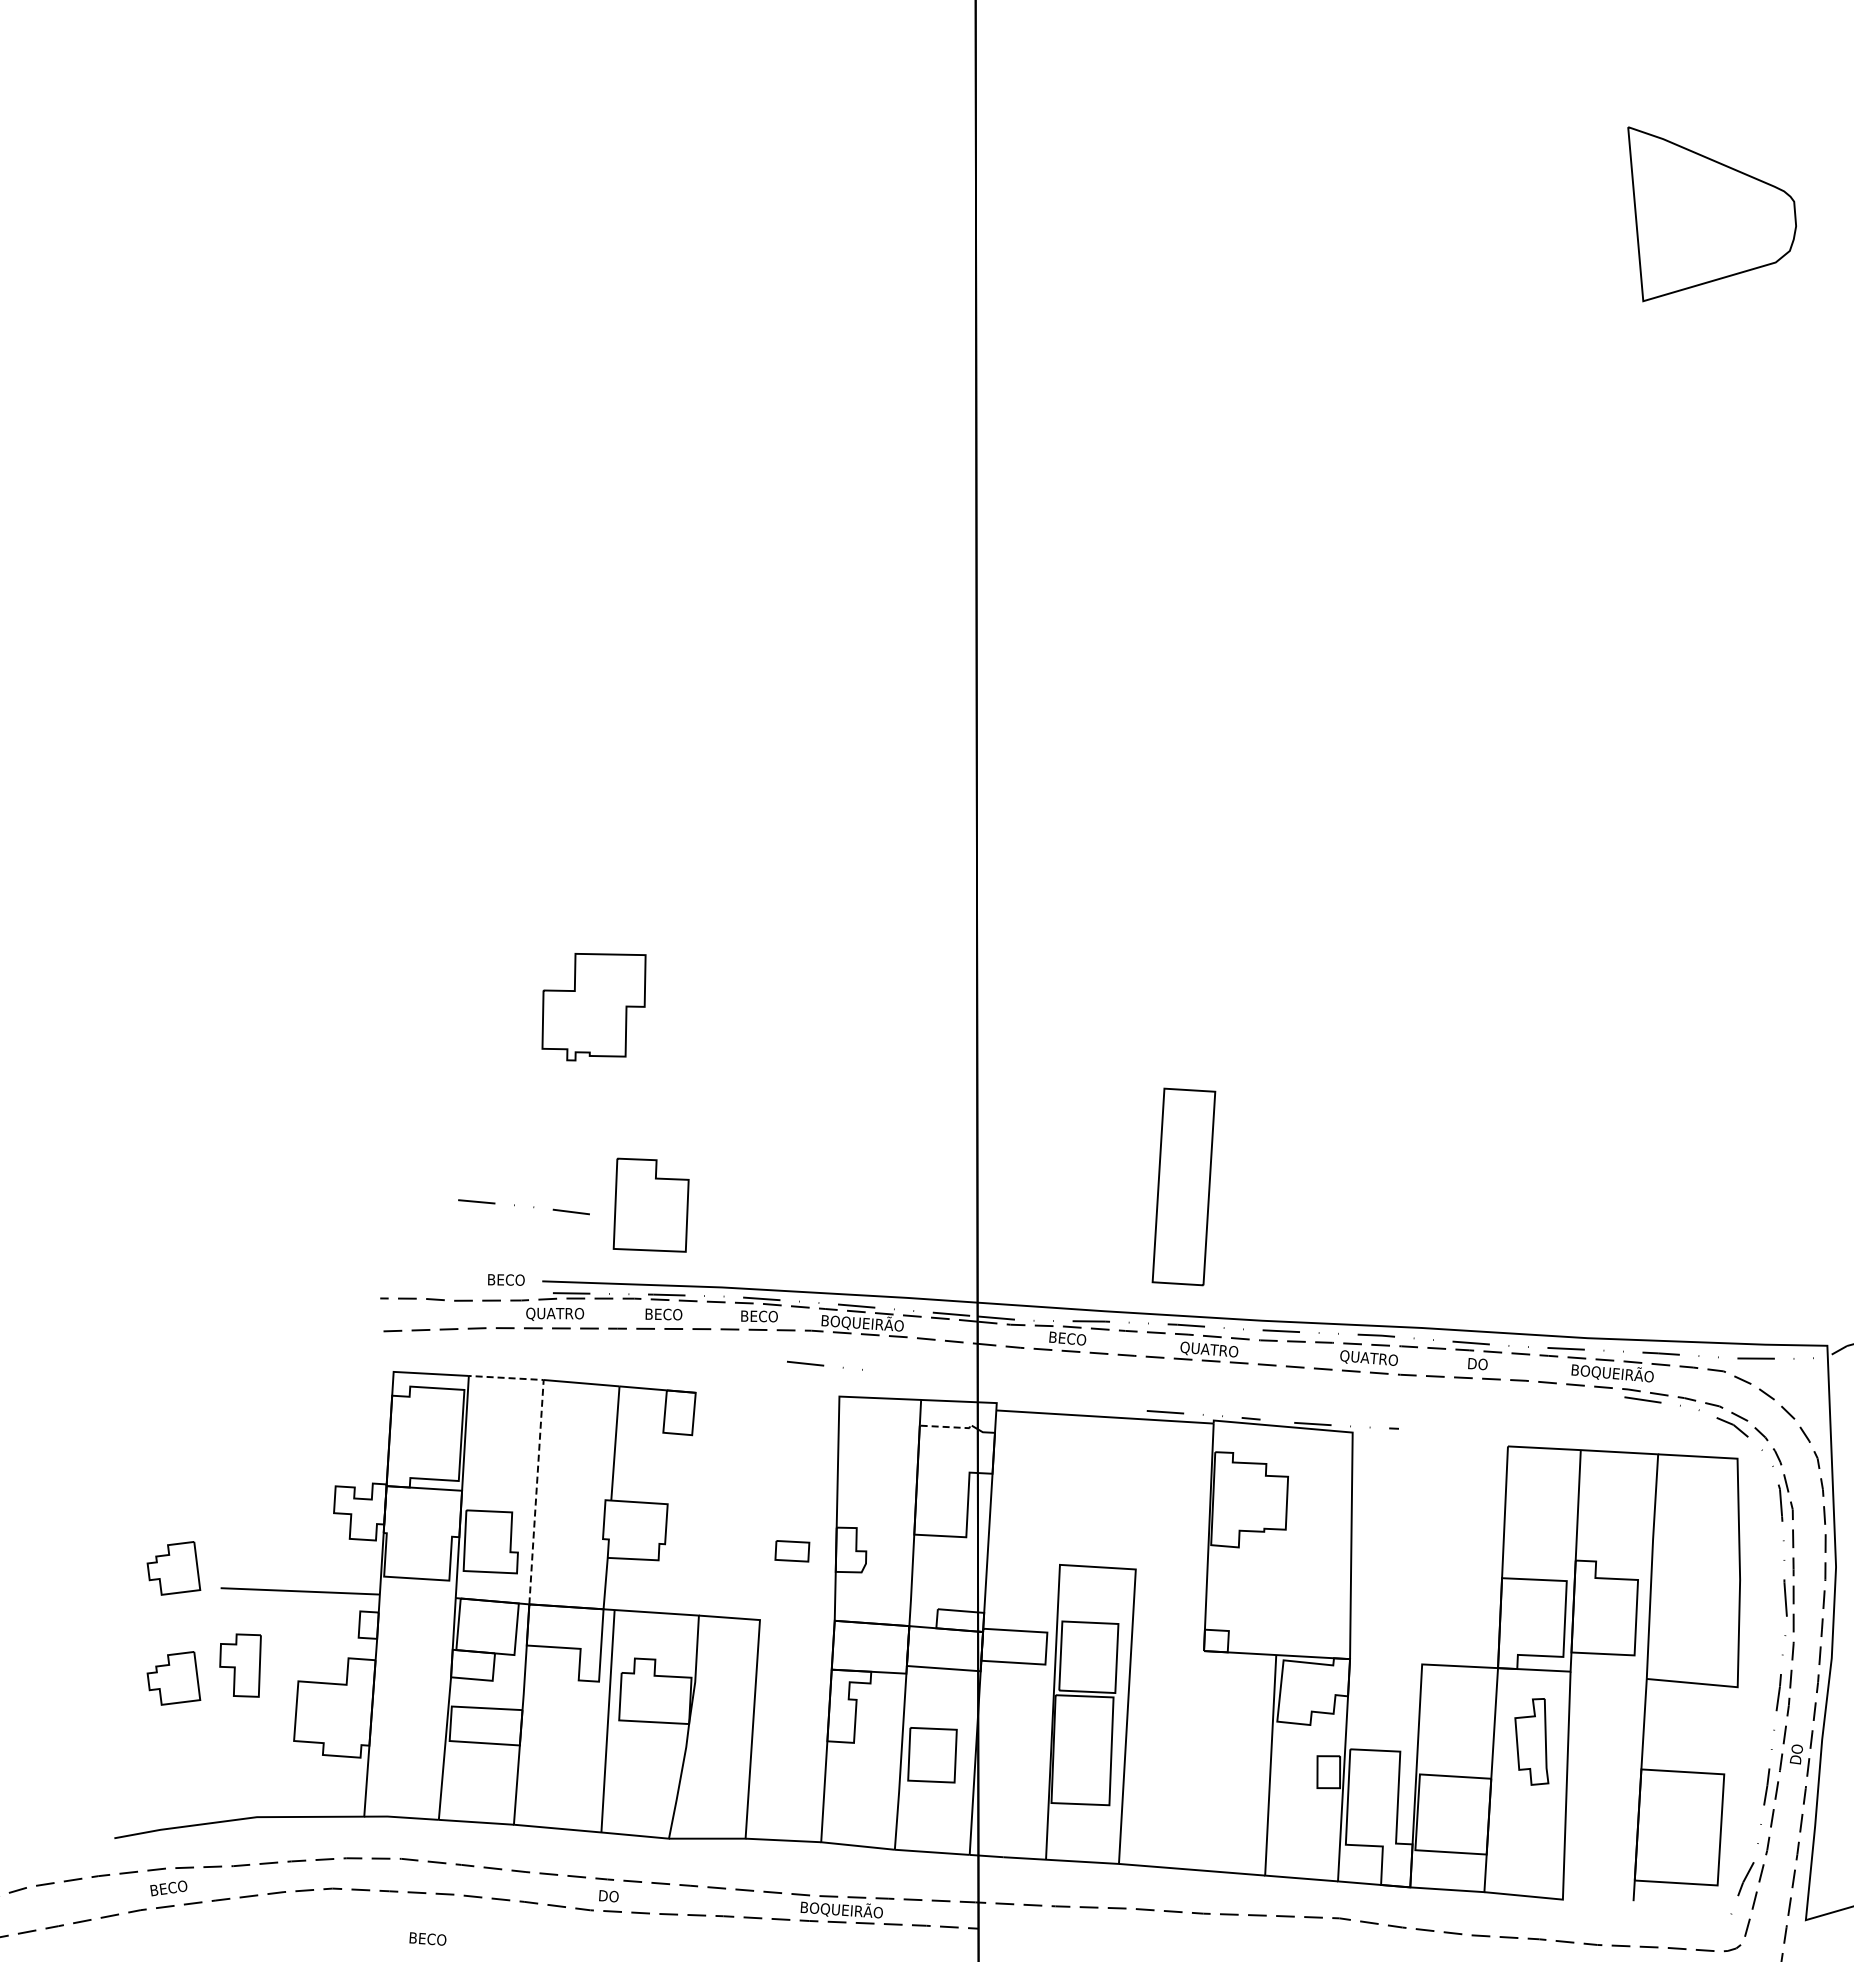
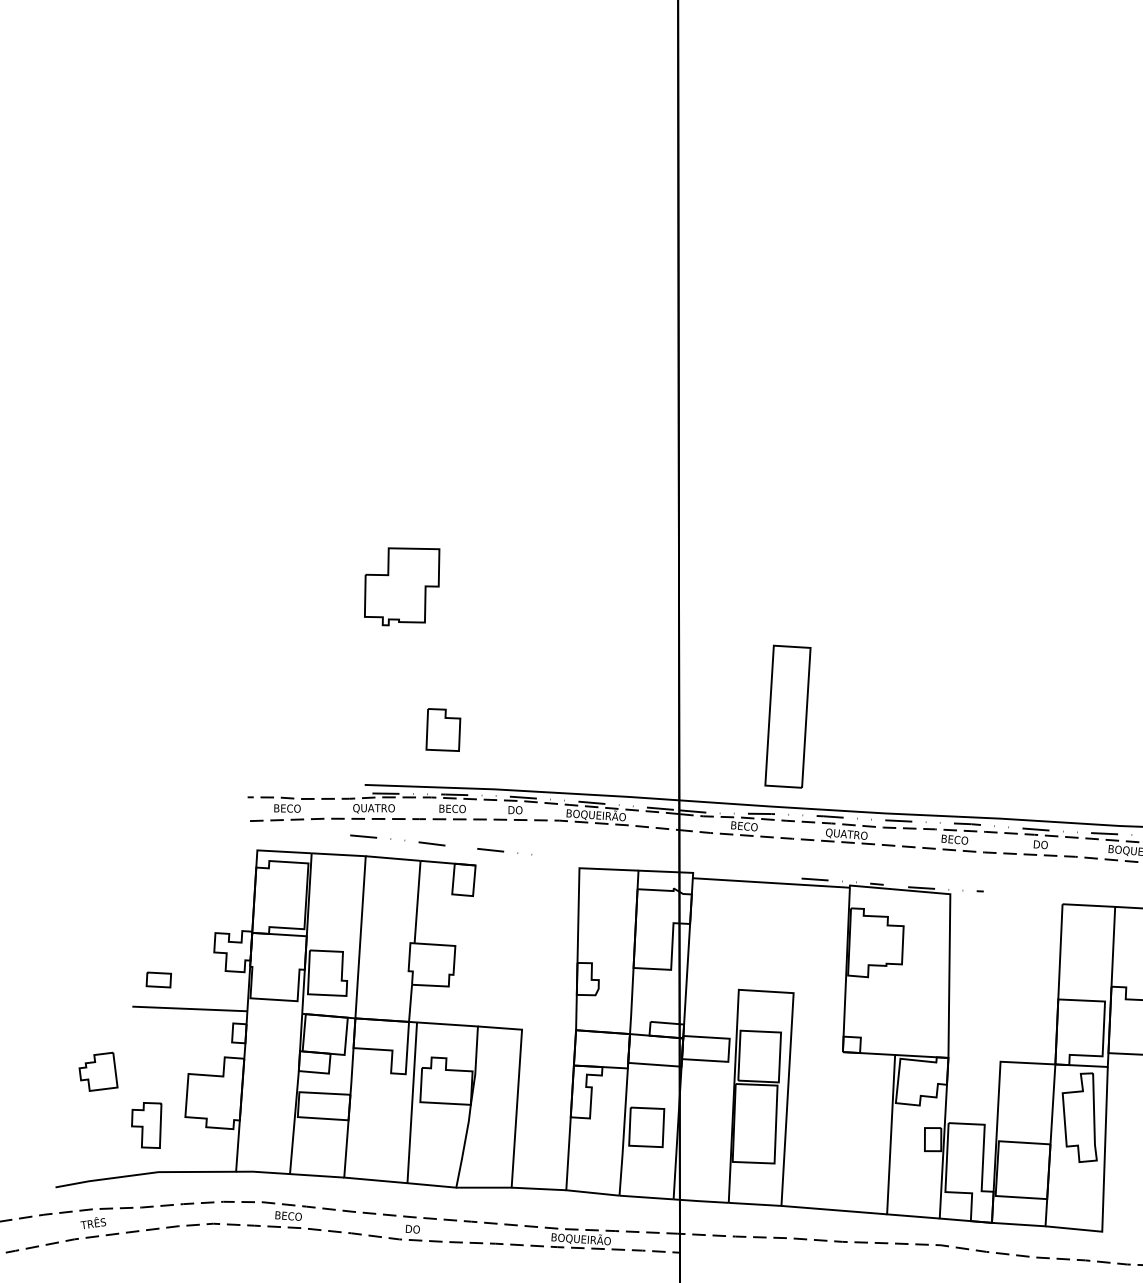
part: (1183, 1186) -> (787, 716), moved
part: (650, 1205) -> (442, 730), size x0.62
line: (514, 1206) -> (390, 839), moved
text: (506, 1279) -> (287, 808), moved
text: (759, 1316) -> (521, 810), BECO -> DO
text: (1368, 1357) -> (961, 839), QUATRO -> BECO
line: (824, 1365) -> (504, 851), moved
line: (952, 1427) -> (661, 890), dashed -> solid
line: (538, 1454) -> (362, 910), dashed -> solid
part: (792, 1551) -> (158, 980), moved
part: (173, 1568) -> (98, 992), removed
part: (240, 1665) -> (146, 1125), moved
part: (1531, 1741) -> (1079, 1117), size x1.43
text: (167, 1887) -> (93, 1222), BECO -> TRÊS
text: (427, 1938) -> (288, 1215), moved

